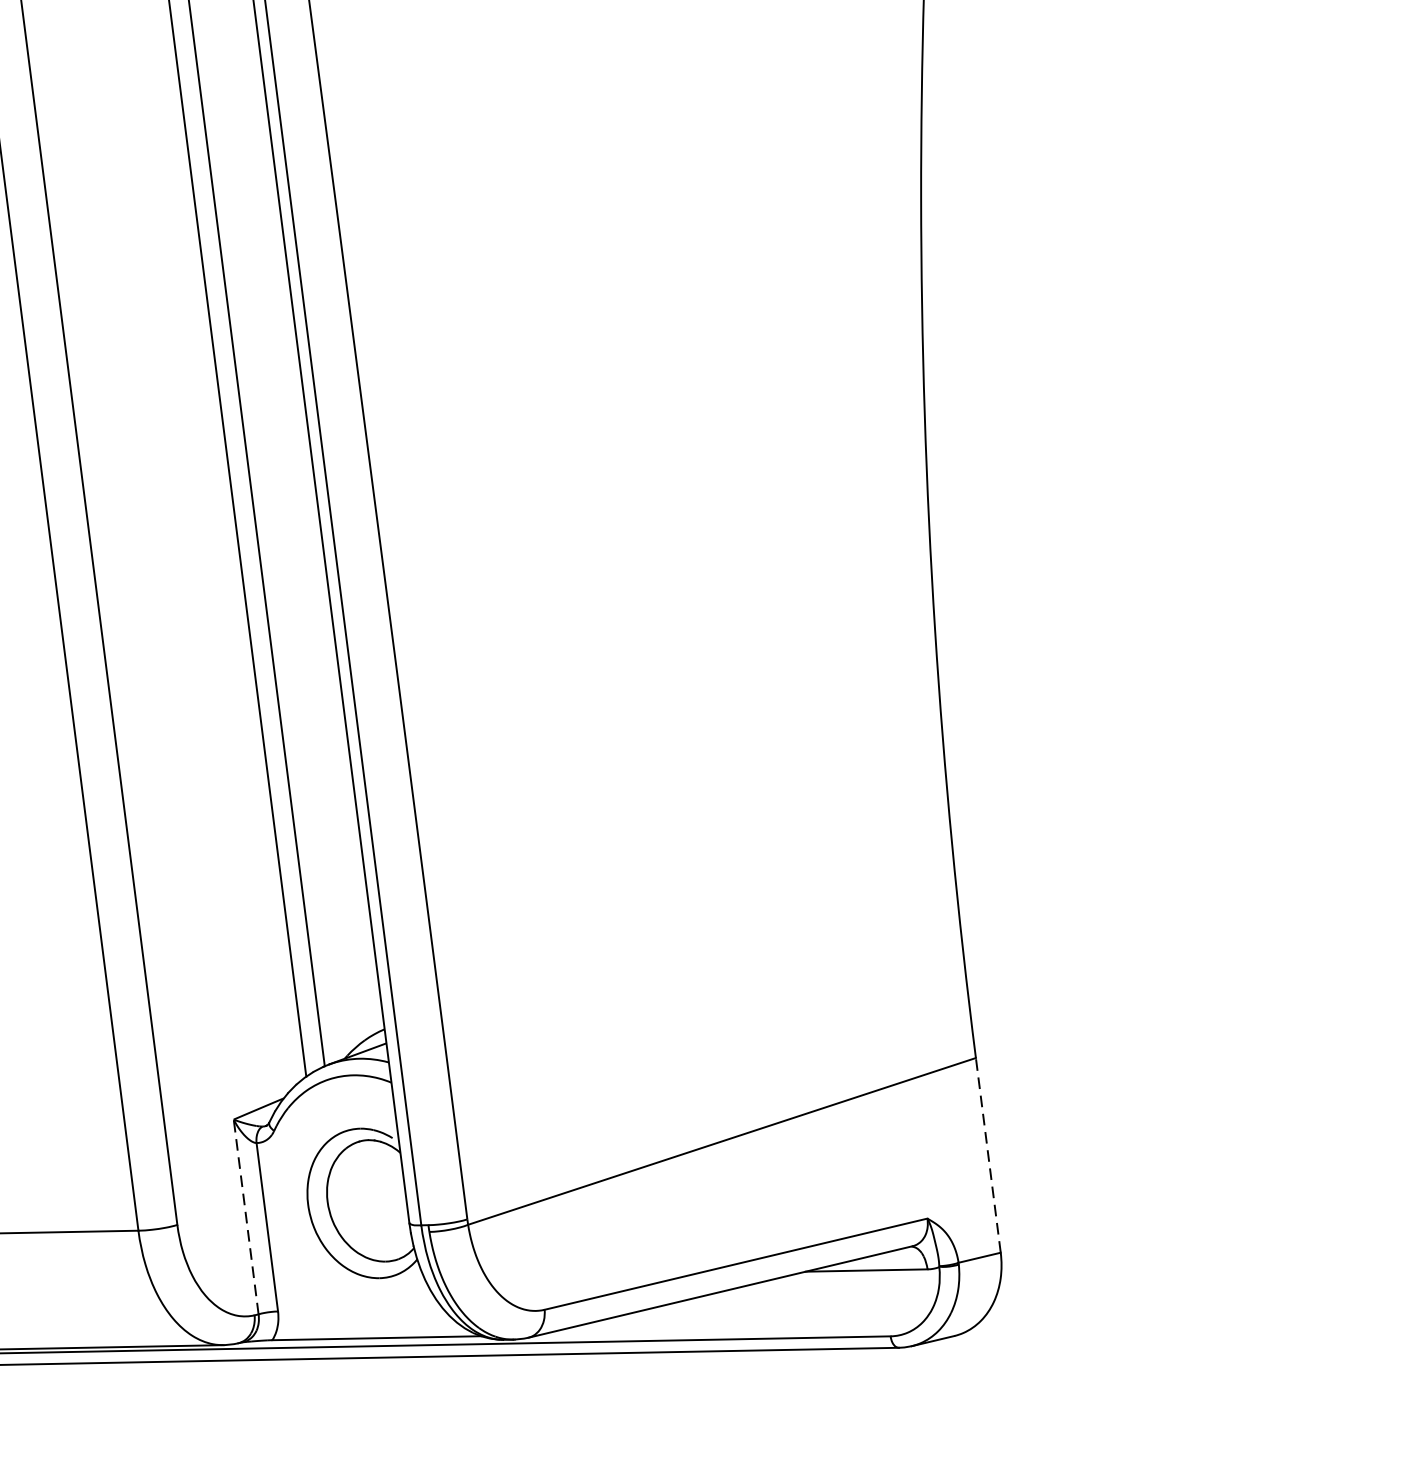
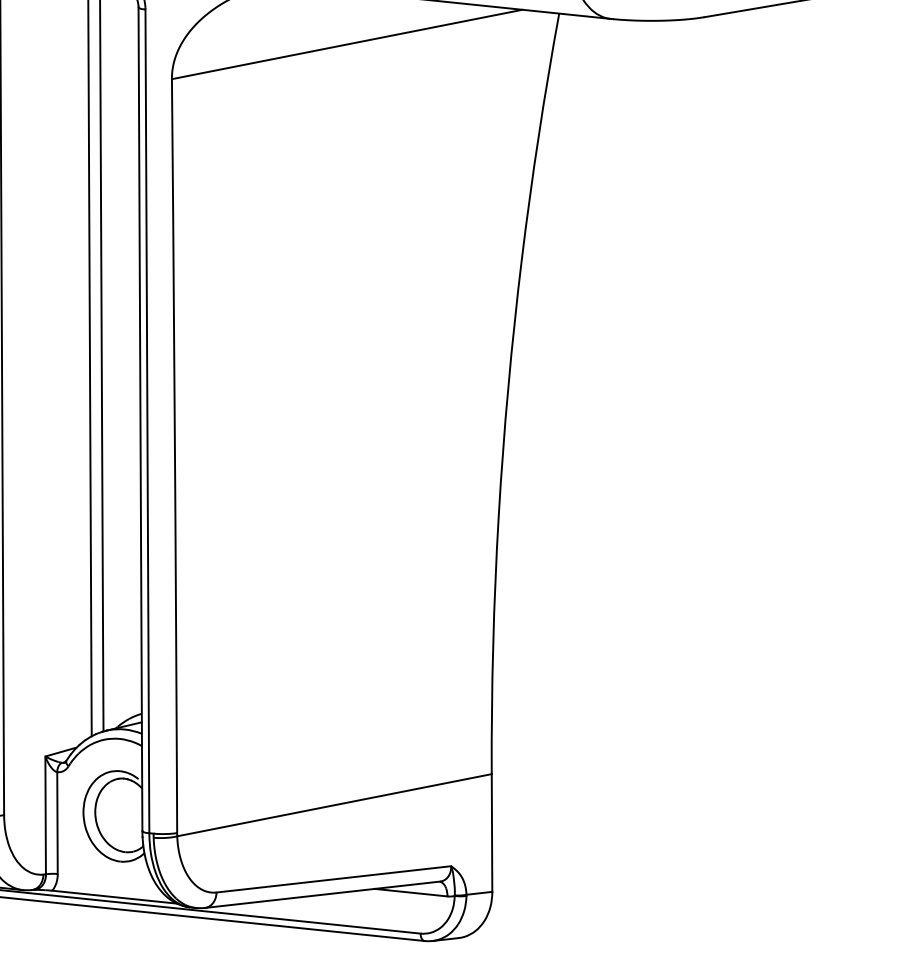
line: (989, 1156) -> (492, 833), dashed -> solid
line: (245, 1217) -> (45, 815), dashed -> solid

